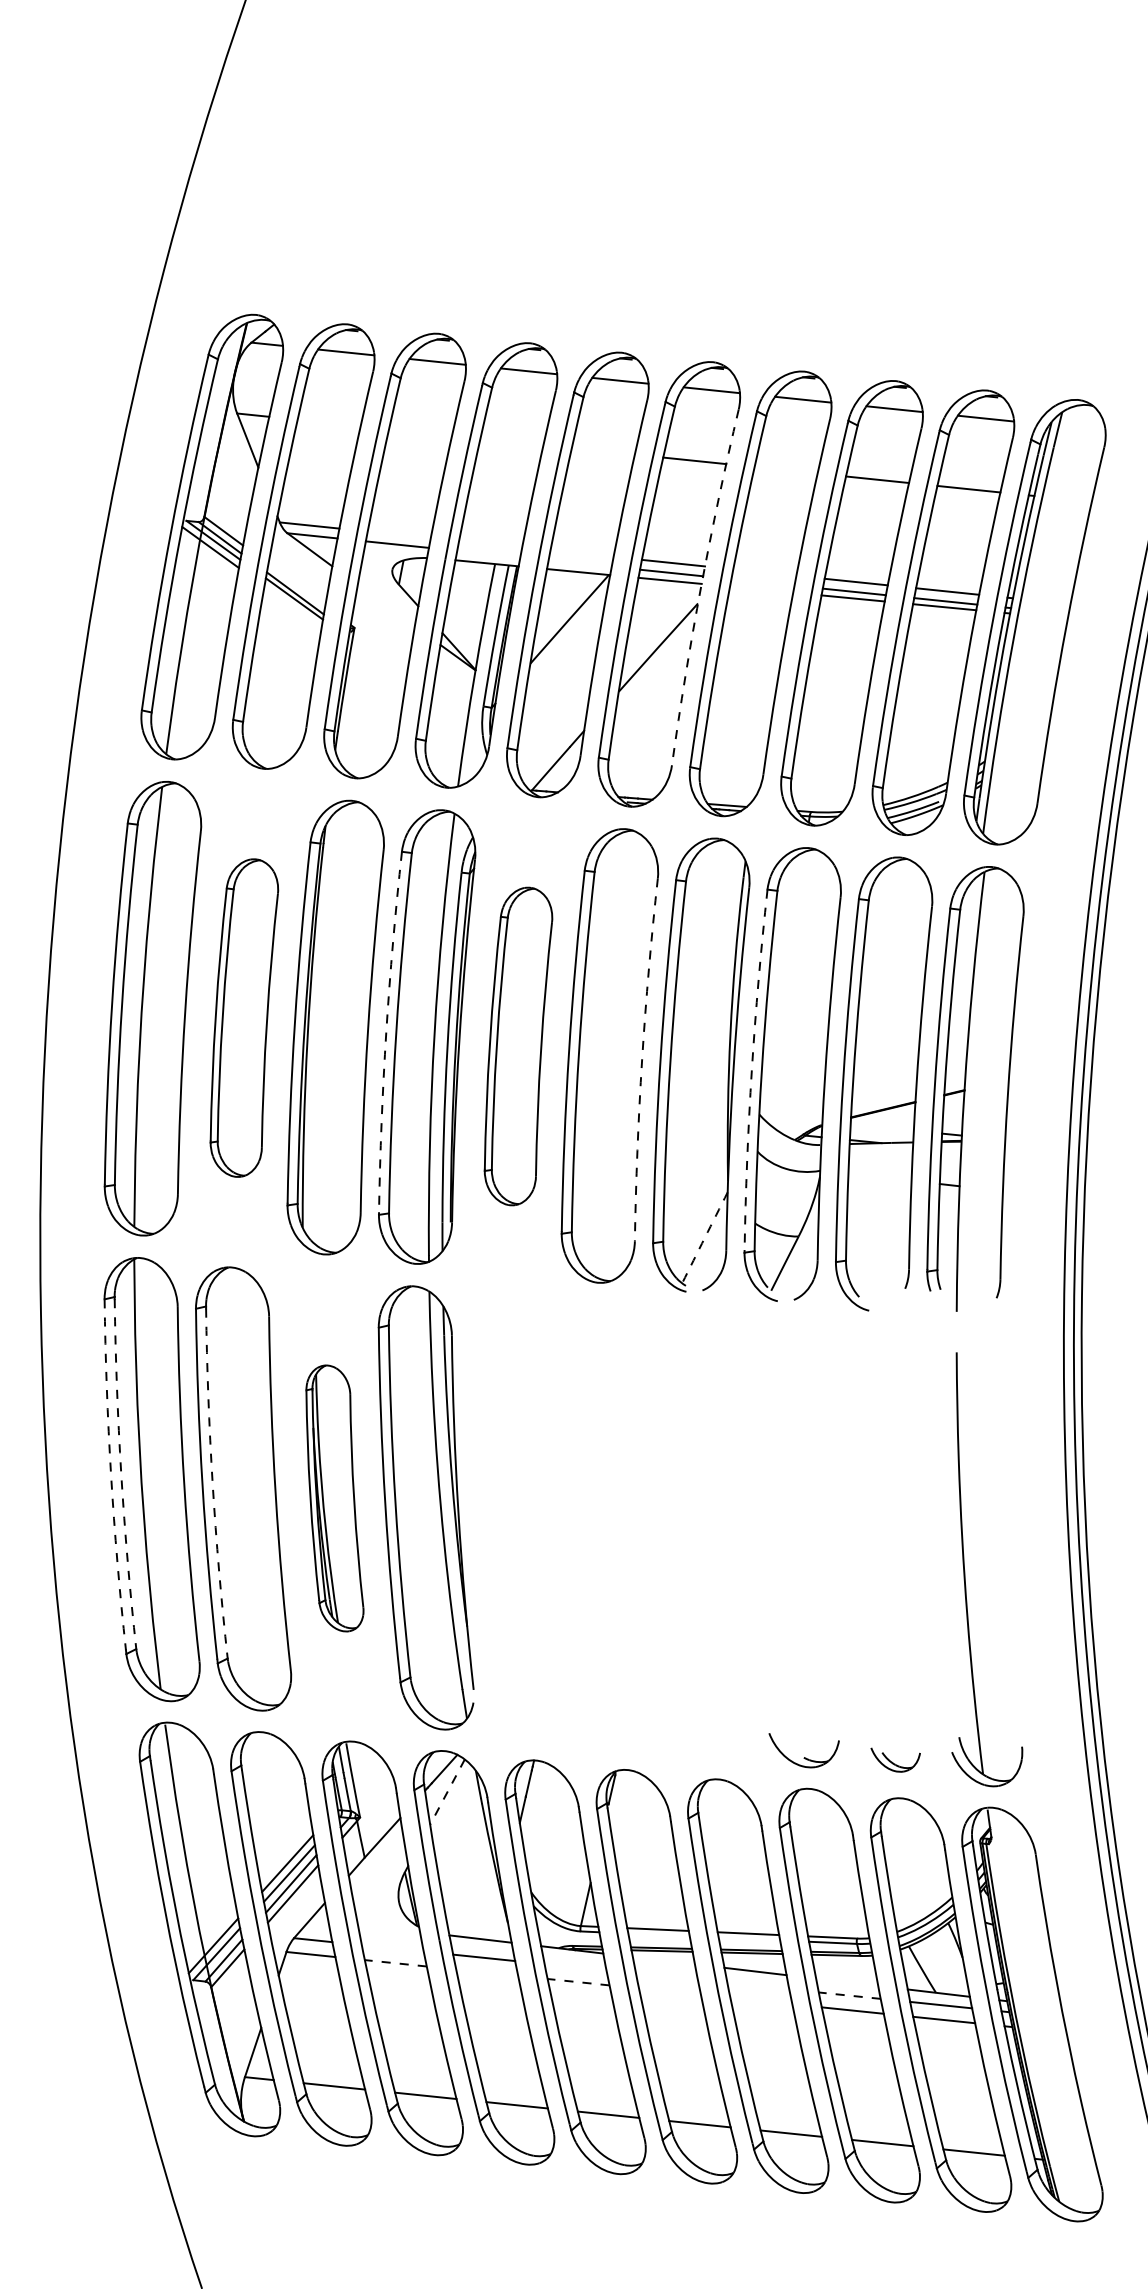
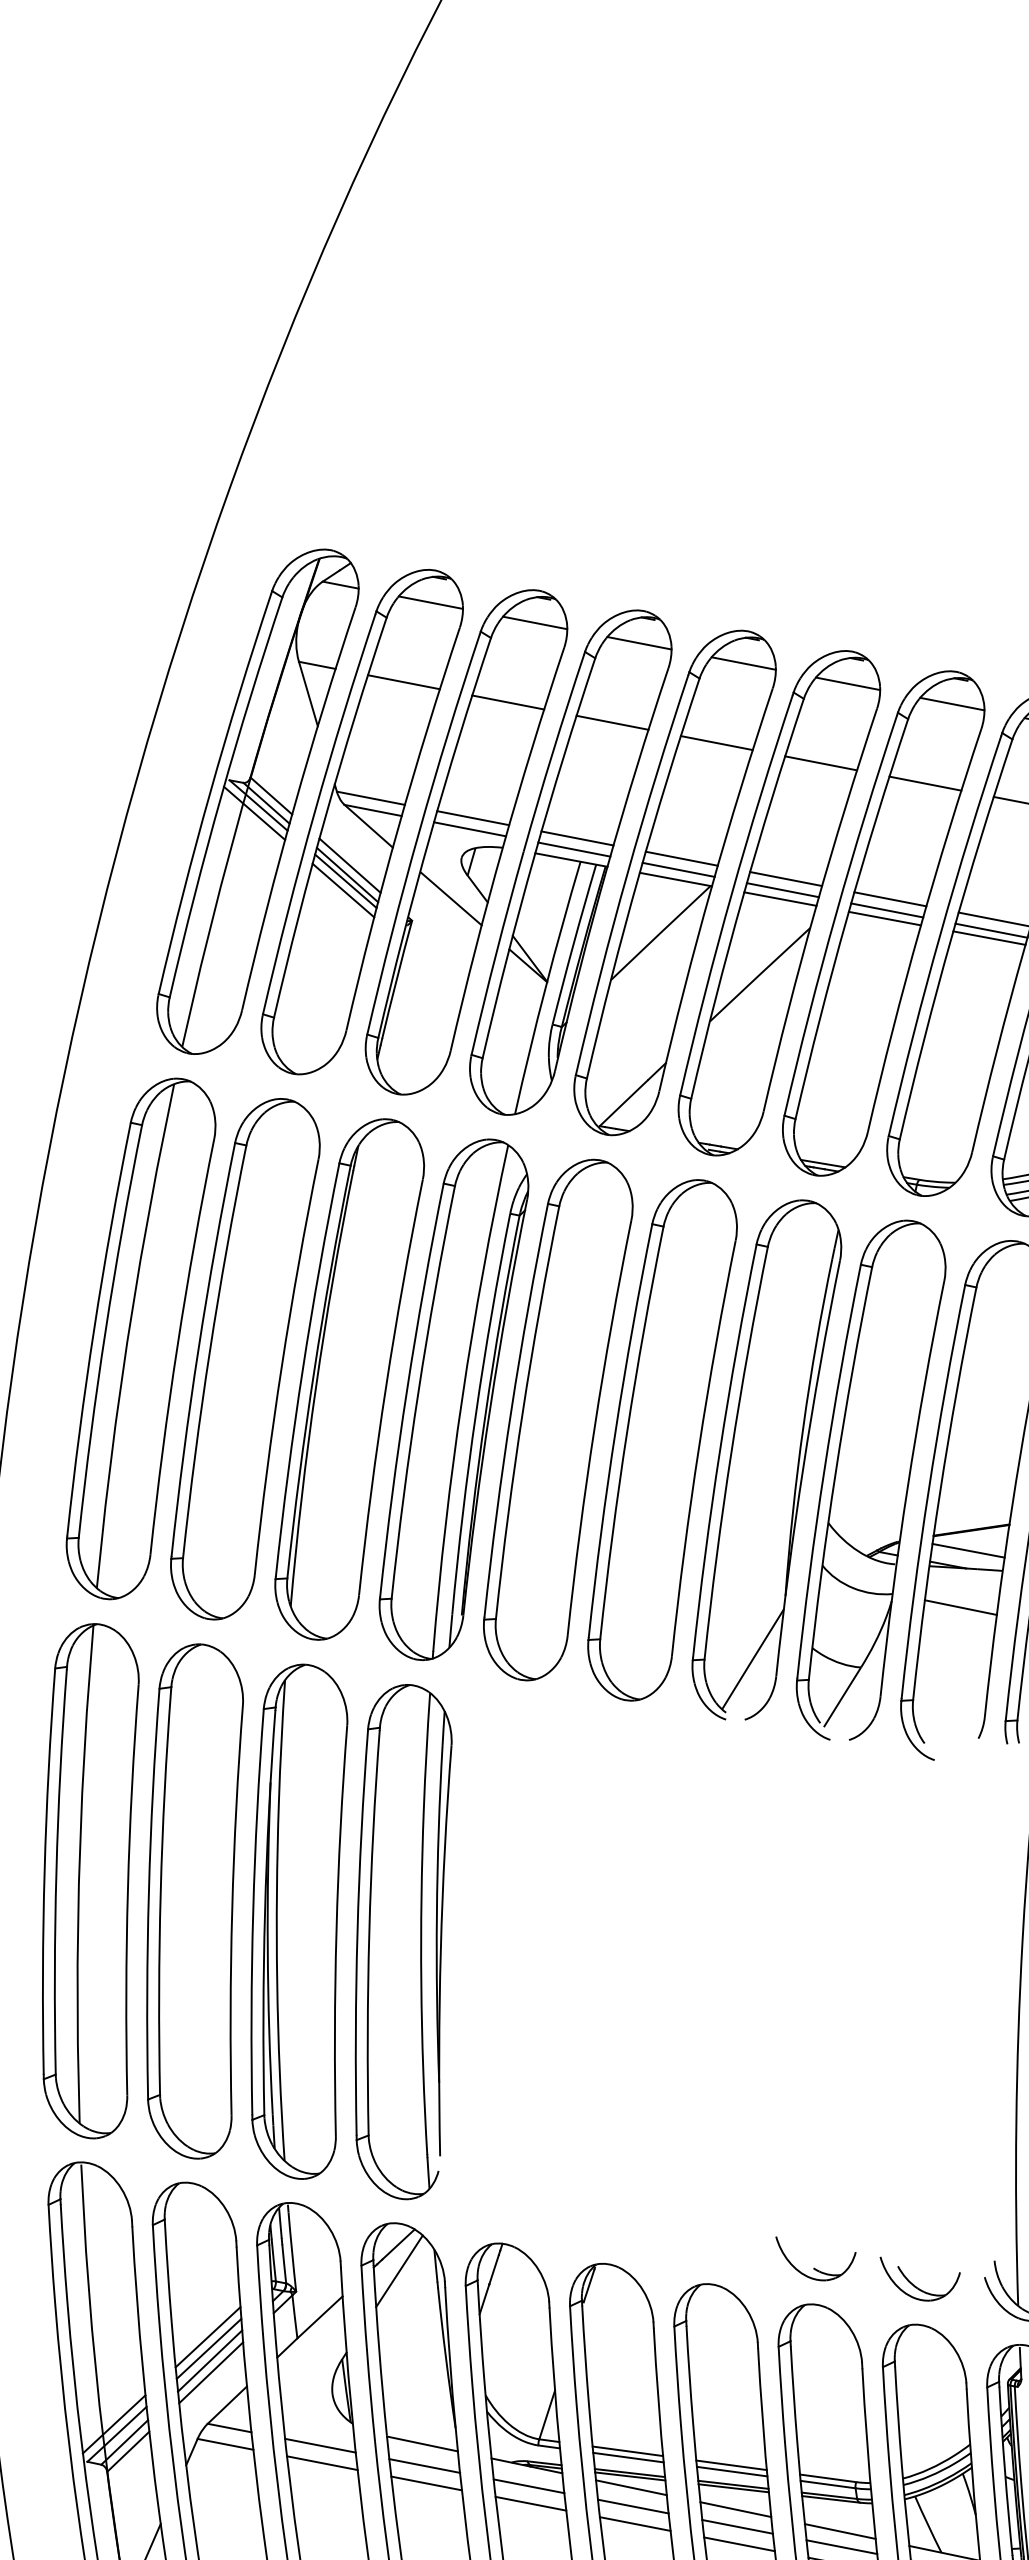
line: (328, 422) -> (403, 681), added
line: (420, 432) -> (508, 702), added
line: (511, 441) -> (612, 722), added
line: (602, 451) -> (715, 743), added
line: (785, 470) -> (924, 783), added
line: (398, 534) -> (472, 817), added
line: (490, 543) -> (577, 837), added
line: (488, 553) -> (574, 848), added
line: (581, 553) -> (681, 858), added
line: (579, 563) -> (677, 869), added
line: (764, 572) -> (889, 899), added
line: (762, 582) -> (886, 910), added
line: (296, 585) -> (349, 866), added
arc: (701, 586) -> (815, 908), dashed -> solid
line: (761, 589) -> (884, 918), added
line: (386, 605) -> (451, 898), added
line: (292, 606) -> (342, 889), added
part: (244, 1017) -> (245, 1358), size x1.43
arc: (386, 1032) -> (407, 1390), dashed -> solid
part: (518, 1046) -> (557, 1419), size x1.43
arc: (642, 1059) -> (699, 1447), dashed -> solid
arc: (751, 1070) -> (823, 1471), dashed -> solid
line: (881, 1127) -> (967, 1550), added
line: (879, 1176) -> (960, 1606), added
arc: (704, 1237) -> (752, 1658), dashed -> solid
arc: (121, 1474) -> (56, 1871), dashed -> solid
arc: (111, 1475) -> (45, 1872), dashed -> solid
arc: (212, 1483) -> (160, 1891), dashed -> solid
part: (334, 1498) -> (299, 1921), size x1.67
part: (895, 1759) -> (918, 2279), size x1.43
line: (447, 1792) -> (399, 2271), dashed -> solid
line: (658, 1934) -> (627, 2457), added
line: (749, 1938) -> (732, 2470), added
line: (392, 1948) -> (320, 2445), added
line: (663, 1960) -> (630, 2487), added
line: (395, 1963) -> (321, 2463), dashed -> solid
line: (575, 1967) -> (528, 2486), added
line: (487, 1972) -> (427, 2483), added
line: (666, 1976) -> (632, 2506), added
line: (847, 1981) -> (840, 2530), added
line: (578, 1982) -> (530, 2504), dashed -> solid
line: (758, 1986) -> (737, 2527), added
line: (669, 1991) -> (634, 2523), added
line: (849, 1995) -> (841, 2546), dashed -> solid
line: (761, 2000) -> (739, 2543), added

